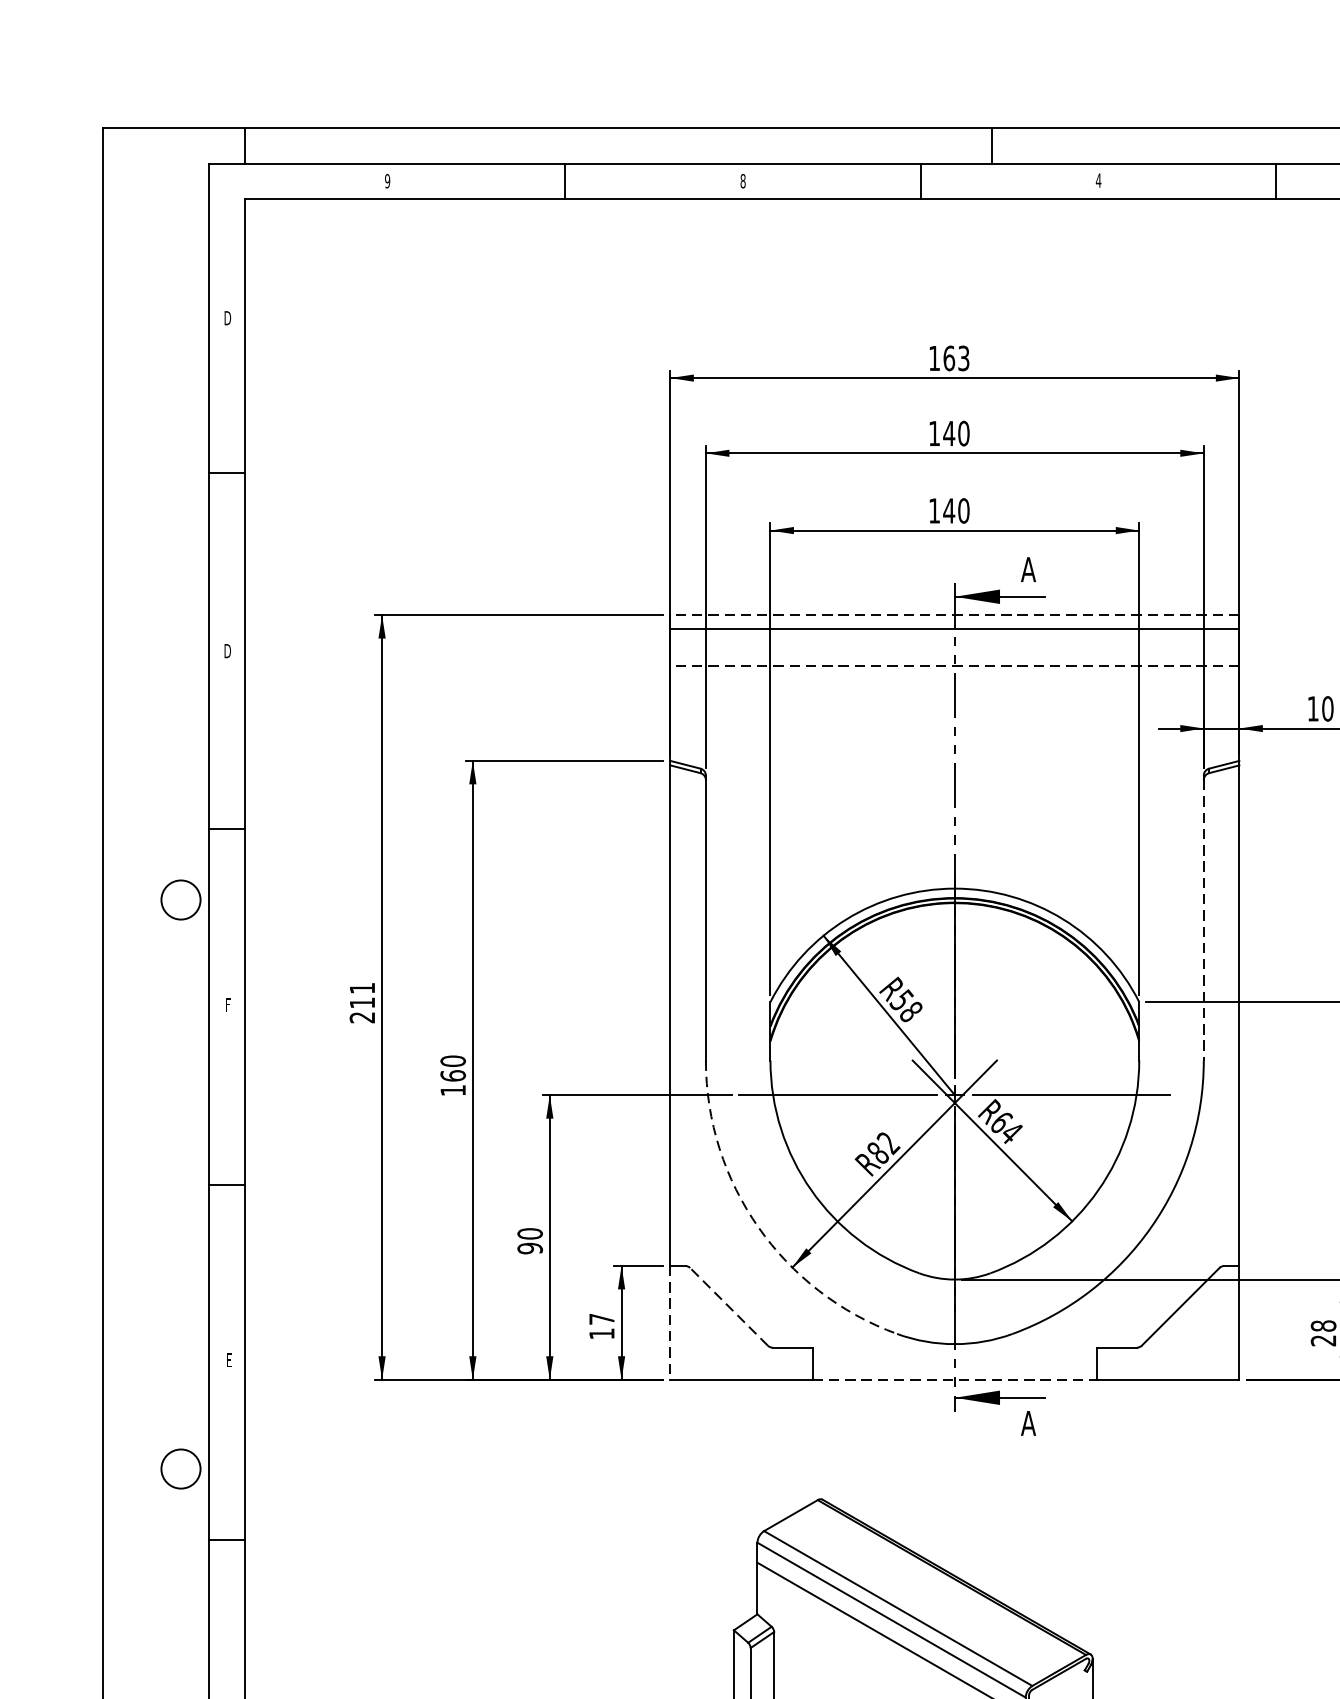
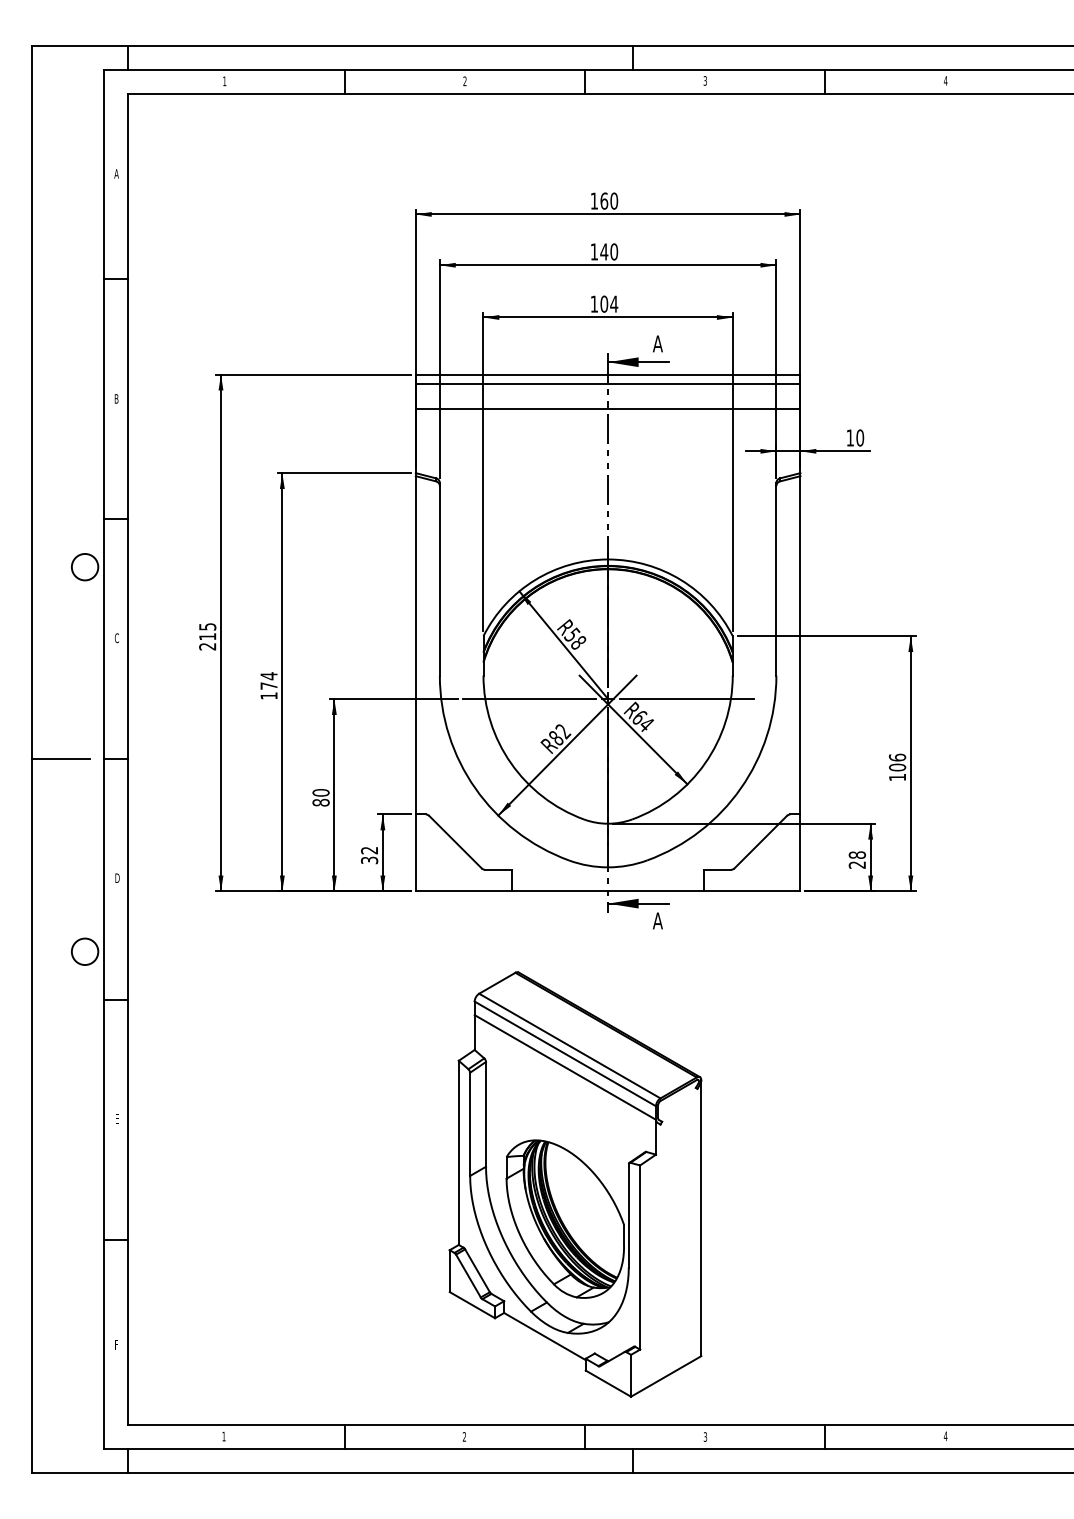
text: (1098, 179) -> (705, 80), 4 -> 3
text: (387, 181) -> (224, 81), 9 -> 1
text: (742, 181) -> (464, 81), 8 -> 2
text: (227, 317) -> (116, 173), D -> A
text: (964, 357) -> (614, 200), 163 -> 160
text: (956, 509) -> (609, 303), 140 -> 104
line: (953, 614) -> (607, 374), dashed -> solid
text: (227, 650) -> (116, 398), D -> B
line: (953, 666) -> (607, 409), dashed -> solid
line: (1203, 919) -> (776, 580), dashed -> solid
text: (362, 987) -> (207, 626), 211 -> 215
text: (227, 1005) -> (116, 638), F -> C
text: (452, 1067) -> (268, 680), 160 -> 174
line: (144, 1184) -> (60, 759), added
arc: (758, 1227) -> (475, 788), dashed -> solid
text: (529, 1248) -> (320, 802), 90 -> 80
line: (729, 1305) -> (455, 841), dashed -> solid
line: (669, 1323) -> (415, 853), dashed -> solid
text: (601, 1326) -> (369, 855), 17 -> 32
text: (228, 1359) -> (117, 877), E -> D
line: (955, 1379) -> (608, 891), dashed -> solid

